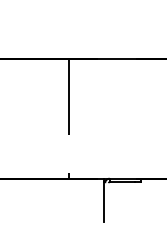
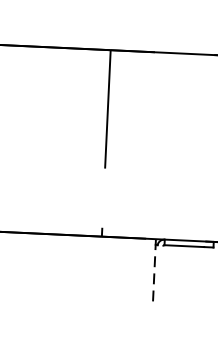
line: (103, 200) -> (153, 273), solid -> dashed

